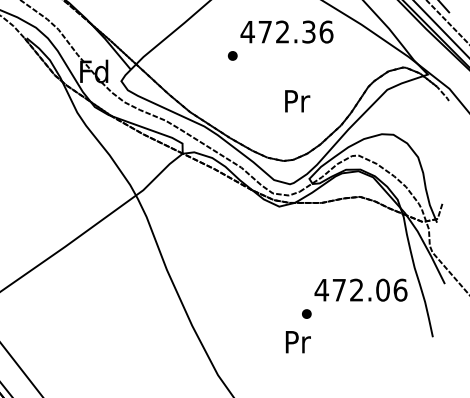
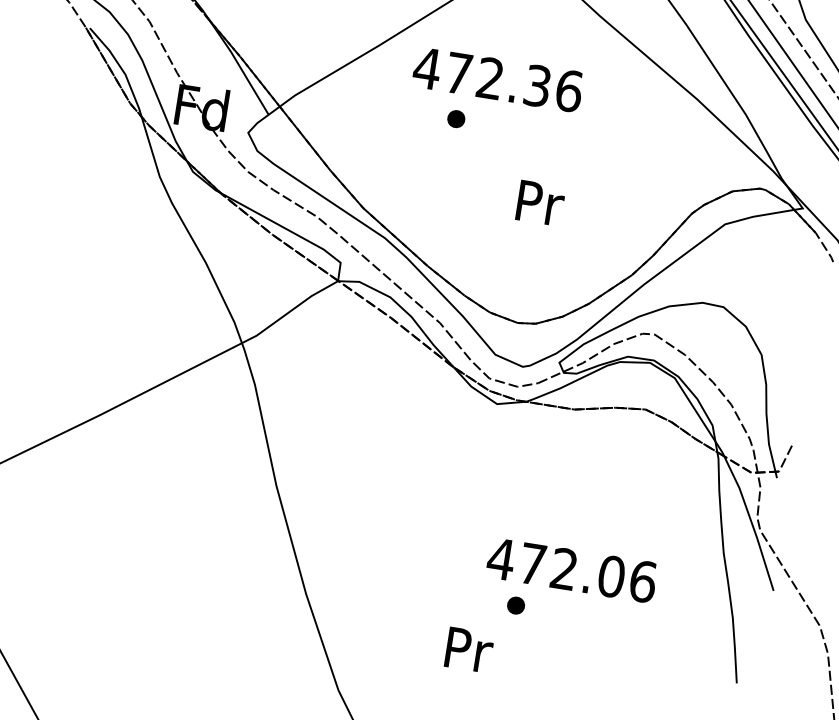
text: (286, 31) -> (497, 78), moved
text: (297, 101) -> (540, 203), moved
text: (360, 289) -> (571, 568), moved
text: (297, 342) -> (467, 650), moved

